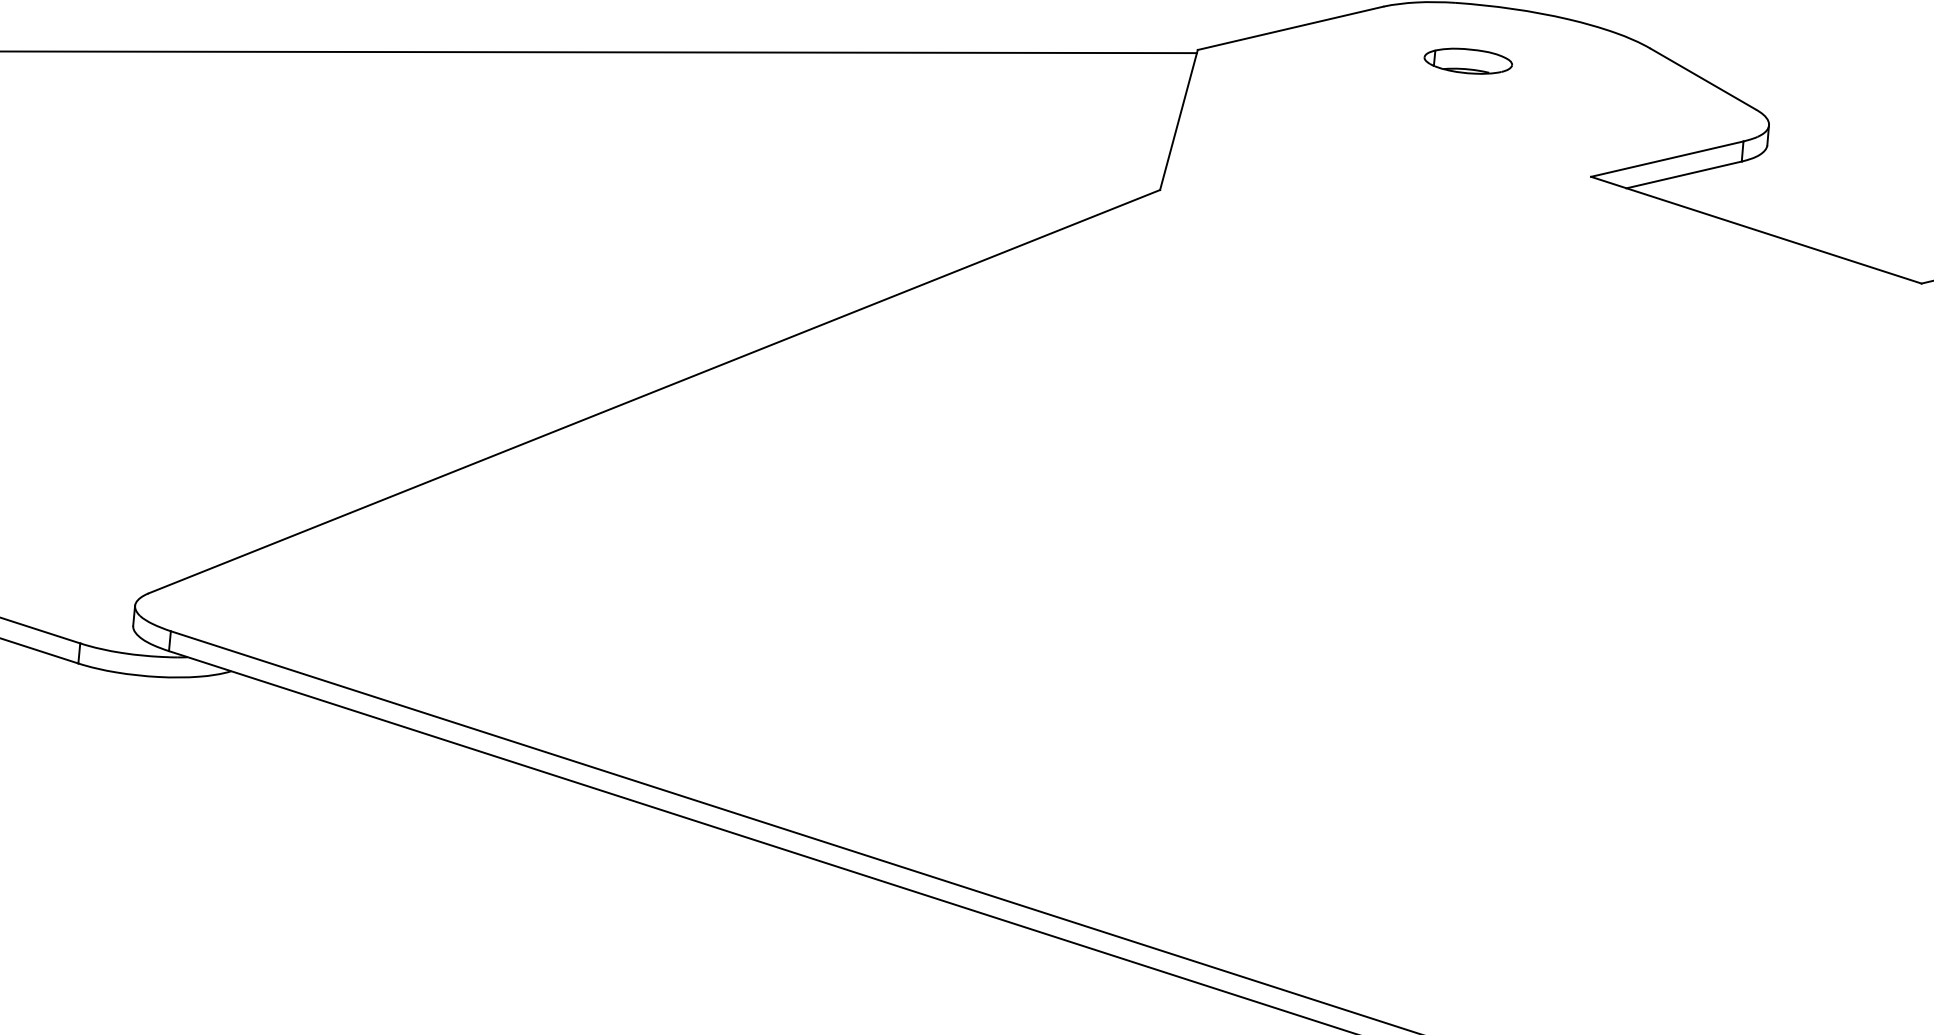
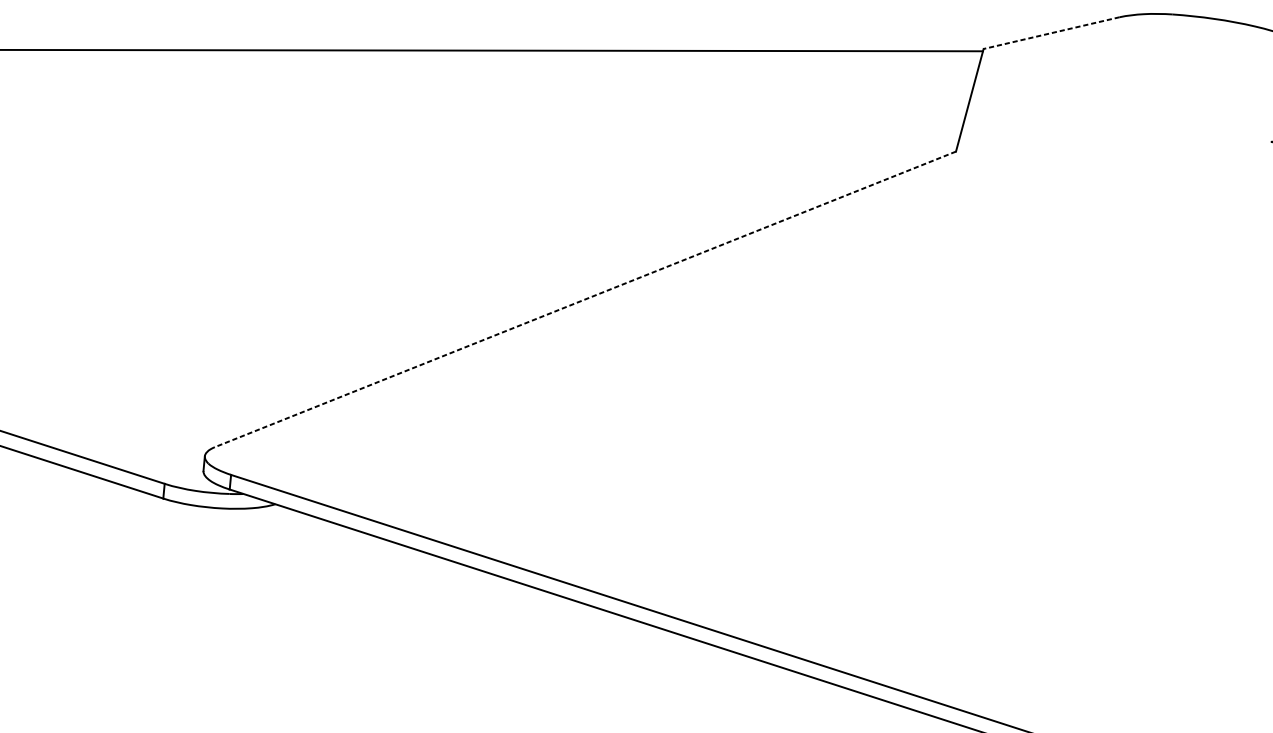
line: (1290, 28) -> (1051, 33), solid -> dashed
part: (1467, 60) -> (1181, 56), removed
line: (653, 391) -> (584, 299), solid -> dashed

